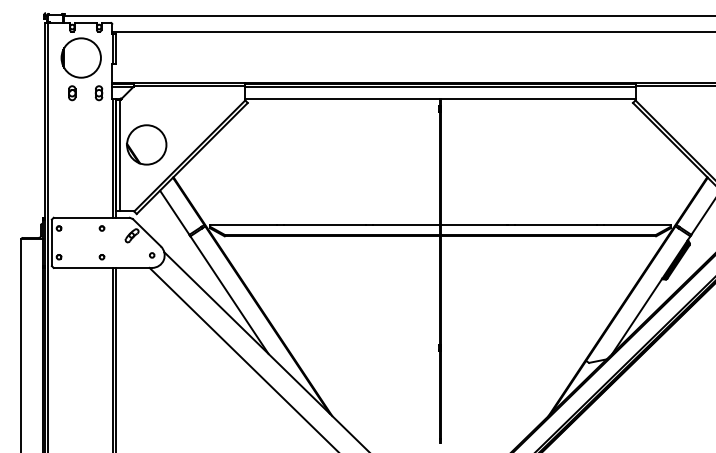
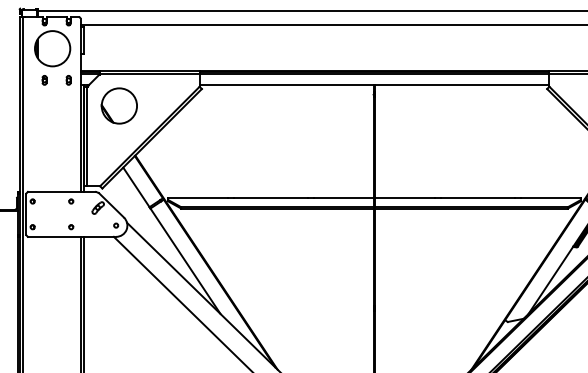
part: (72, 93) -> (44, 80), size x0.71
part: (99, 93) -> (68, 80), size x0.71
part: (146, 144) -> (119, 105), moved

